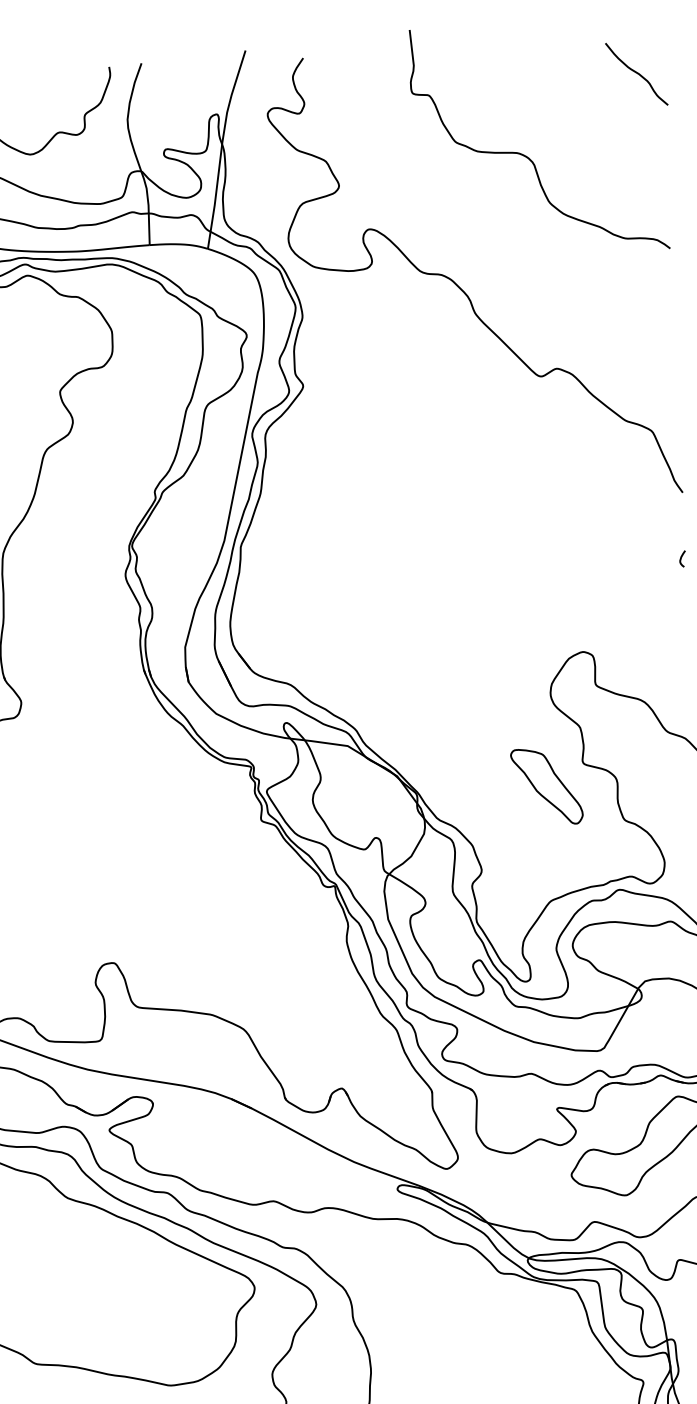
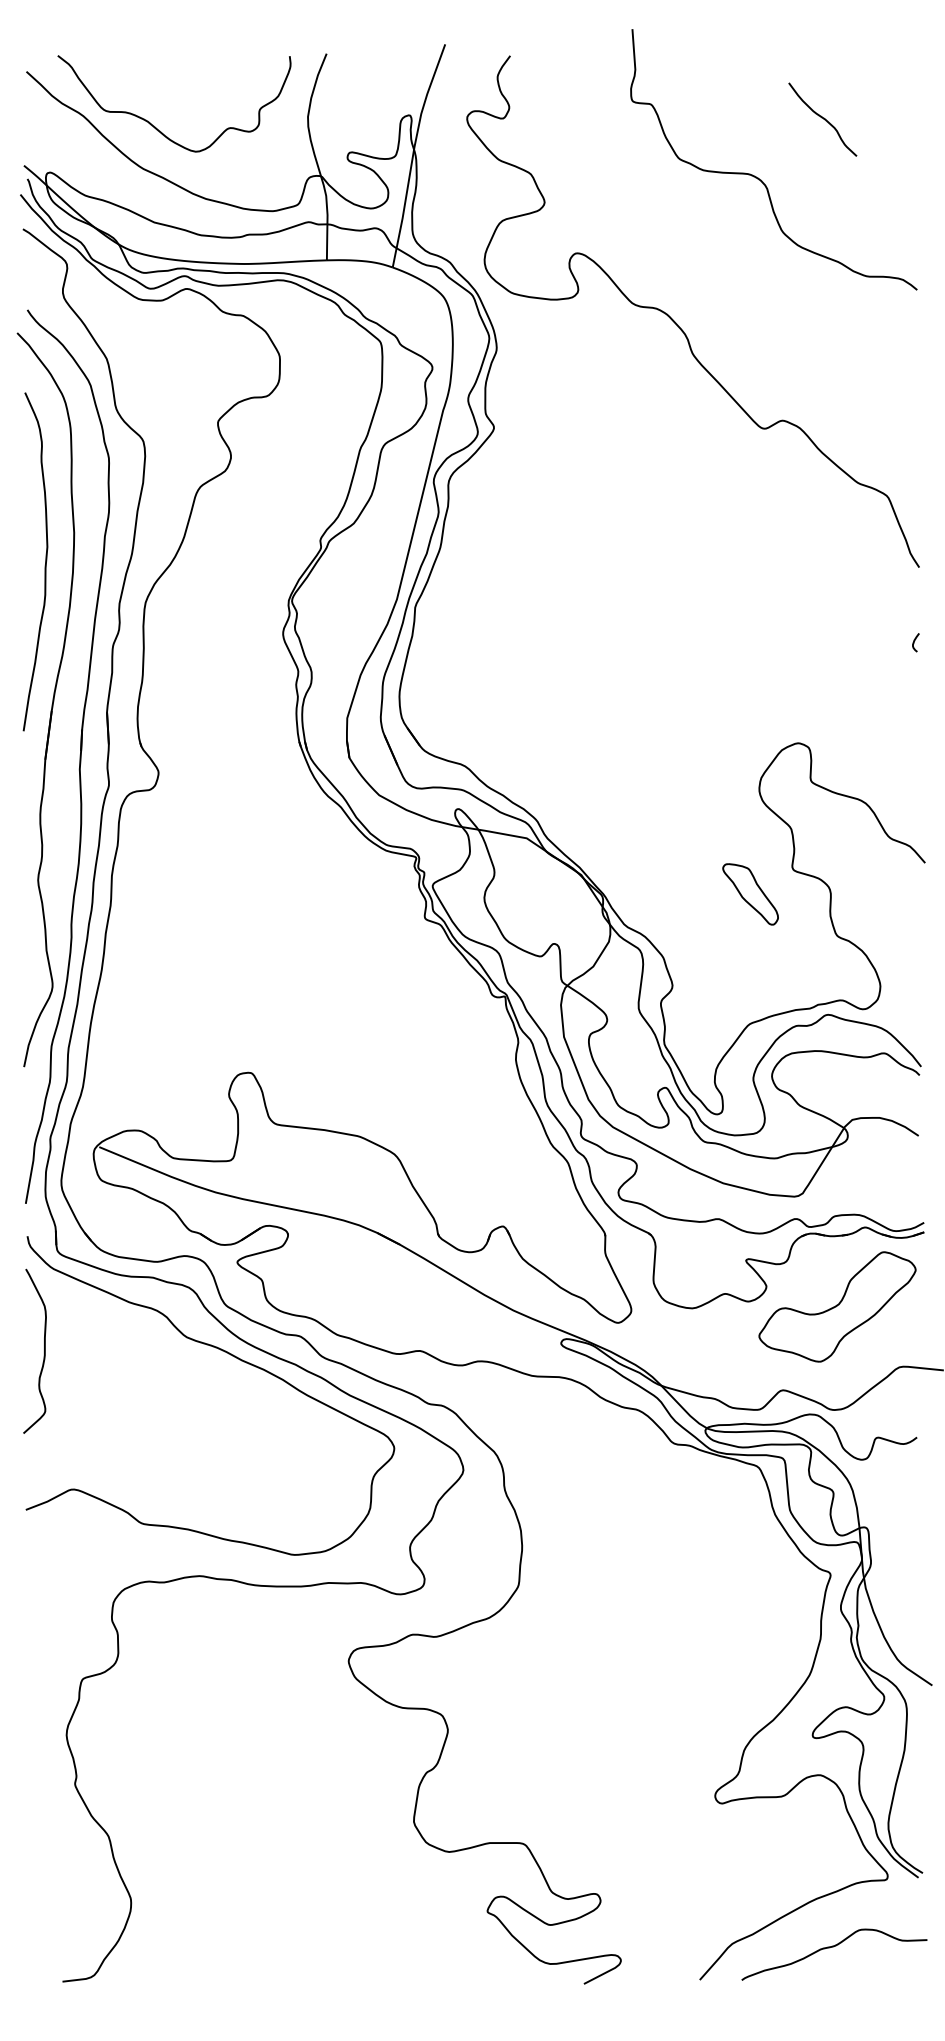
curve: (636, 73) -> (822, 118), moved
part: (546, 786) -> (750, 894), size x0.7

